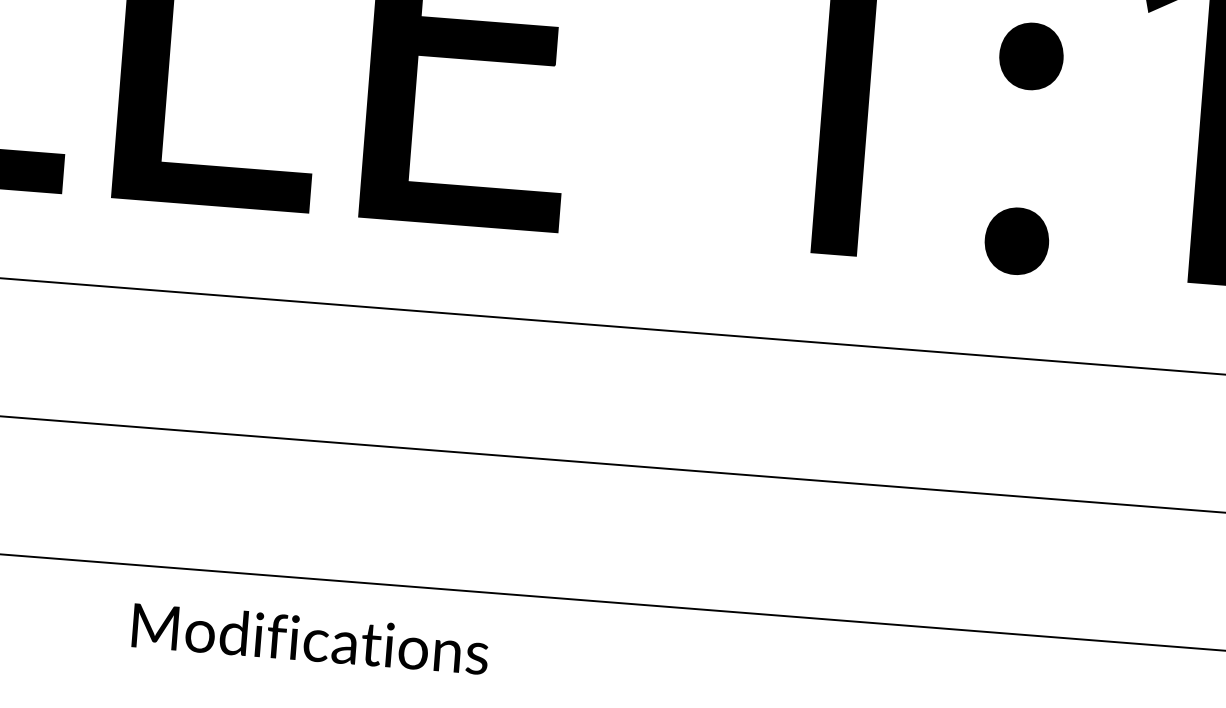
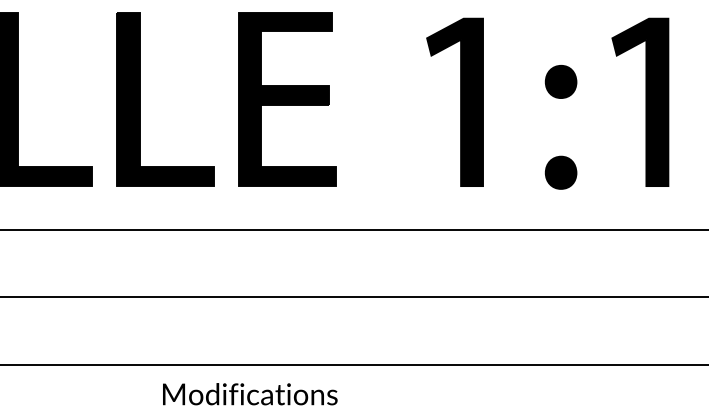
text: (311, 639) -> (250, 394), moved

